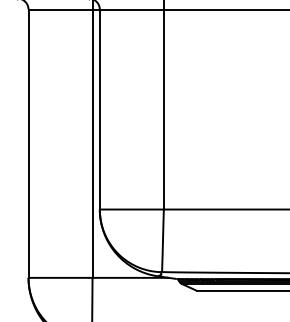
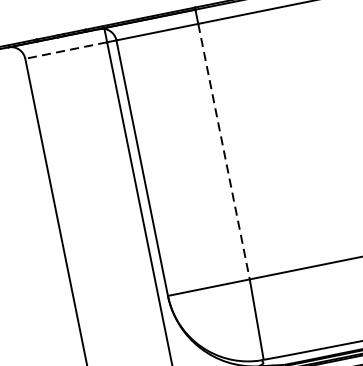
line: (60, 9) -> (66, 50), solid -> dashed
line: (163, 109) -> (223, 151), solid -> dashed

